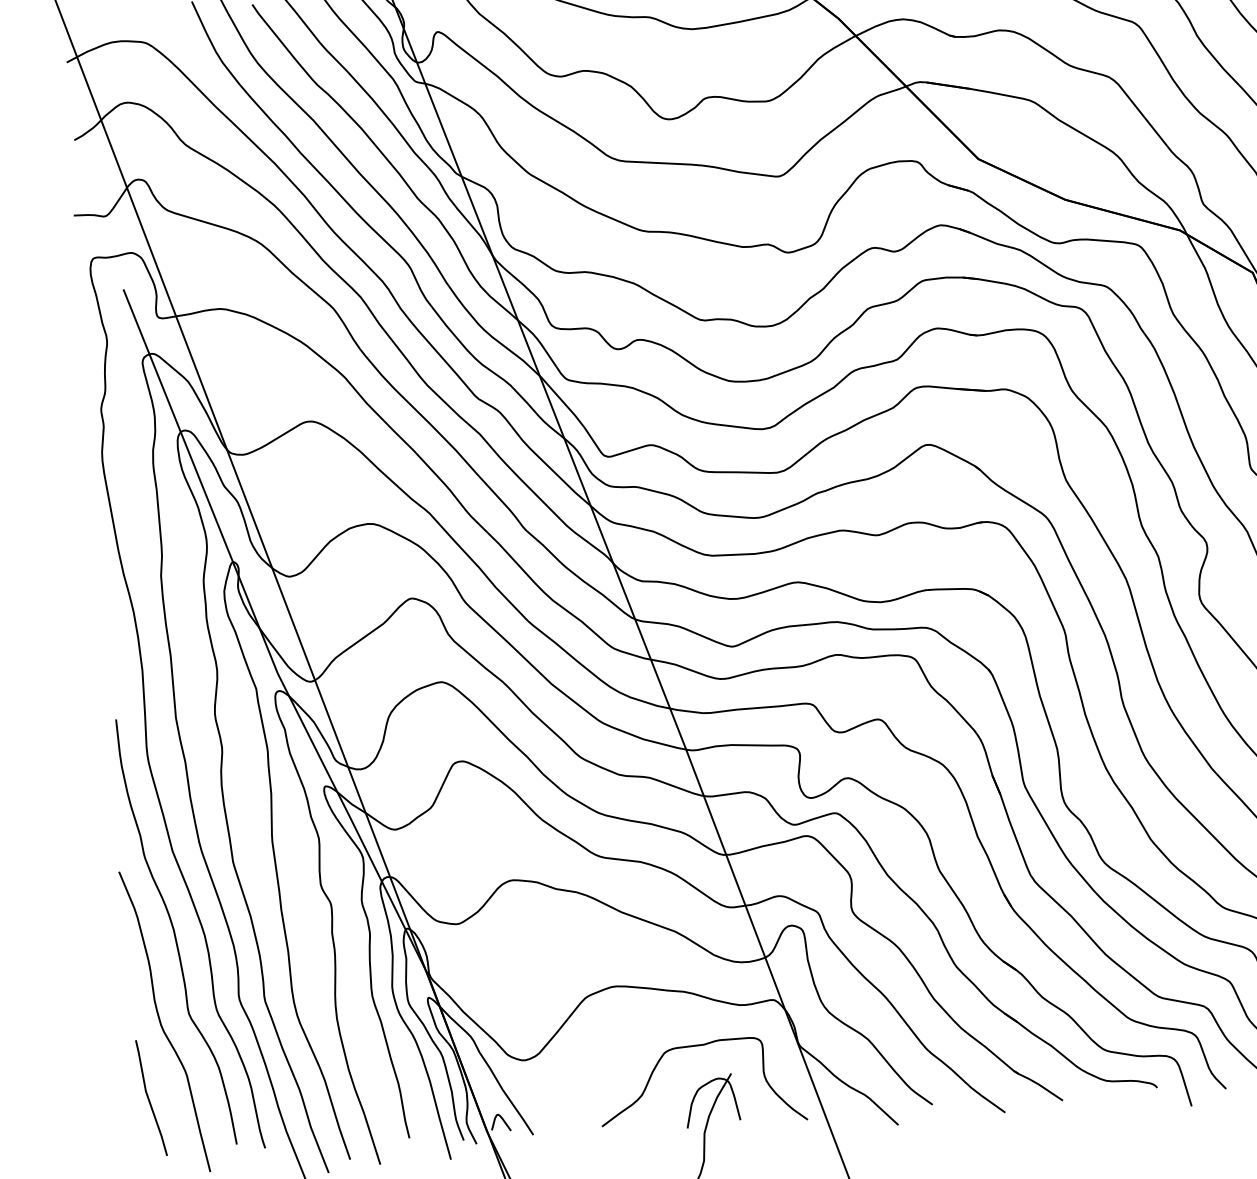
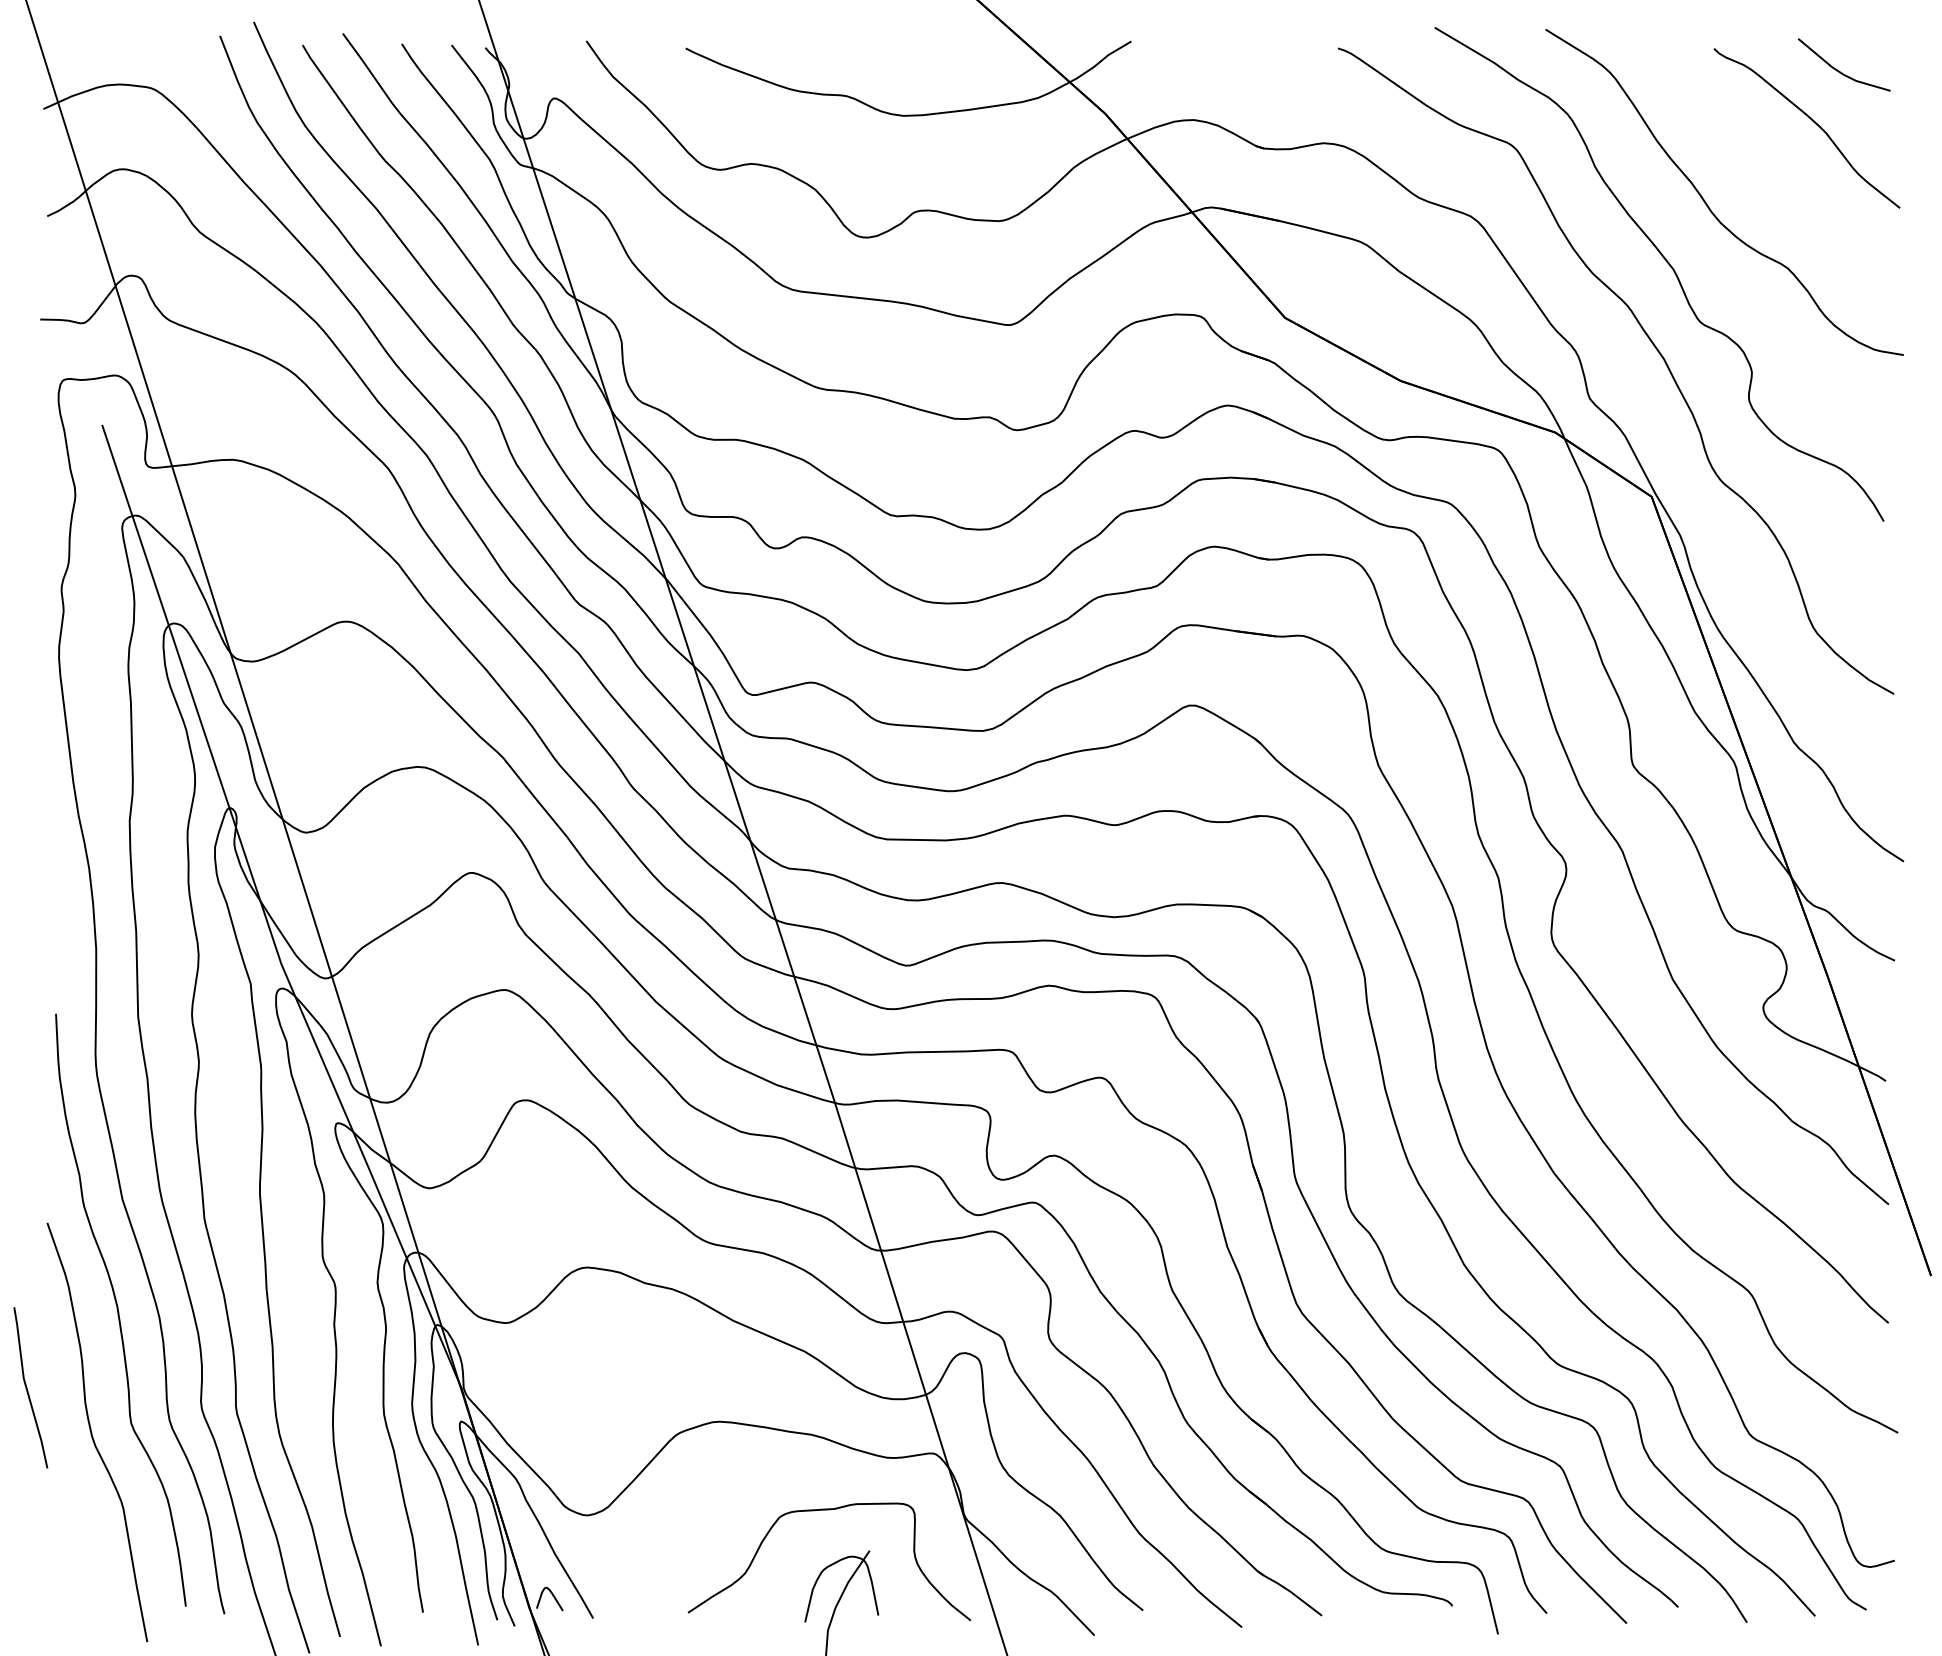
line: (149, 1097) -> (27, 1387), moved

